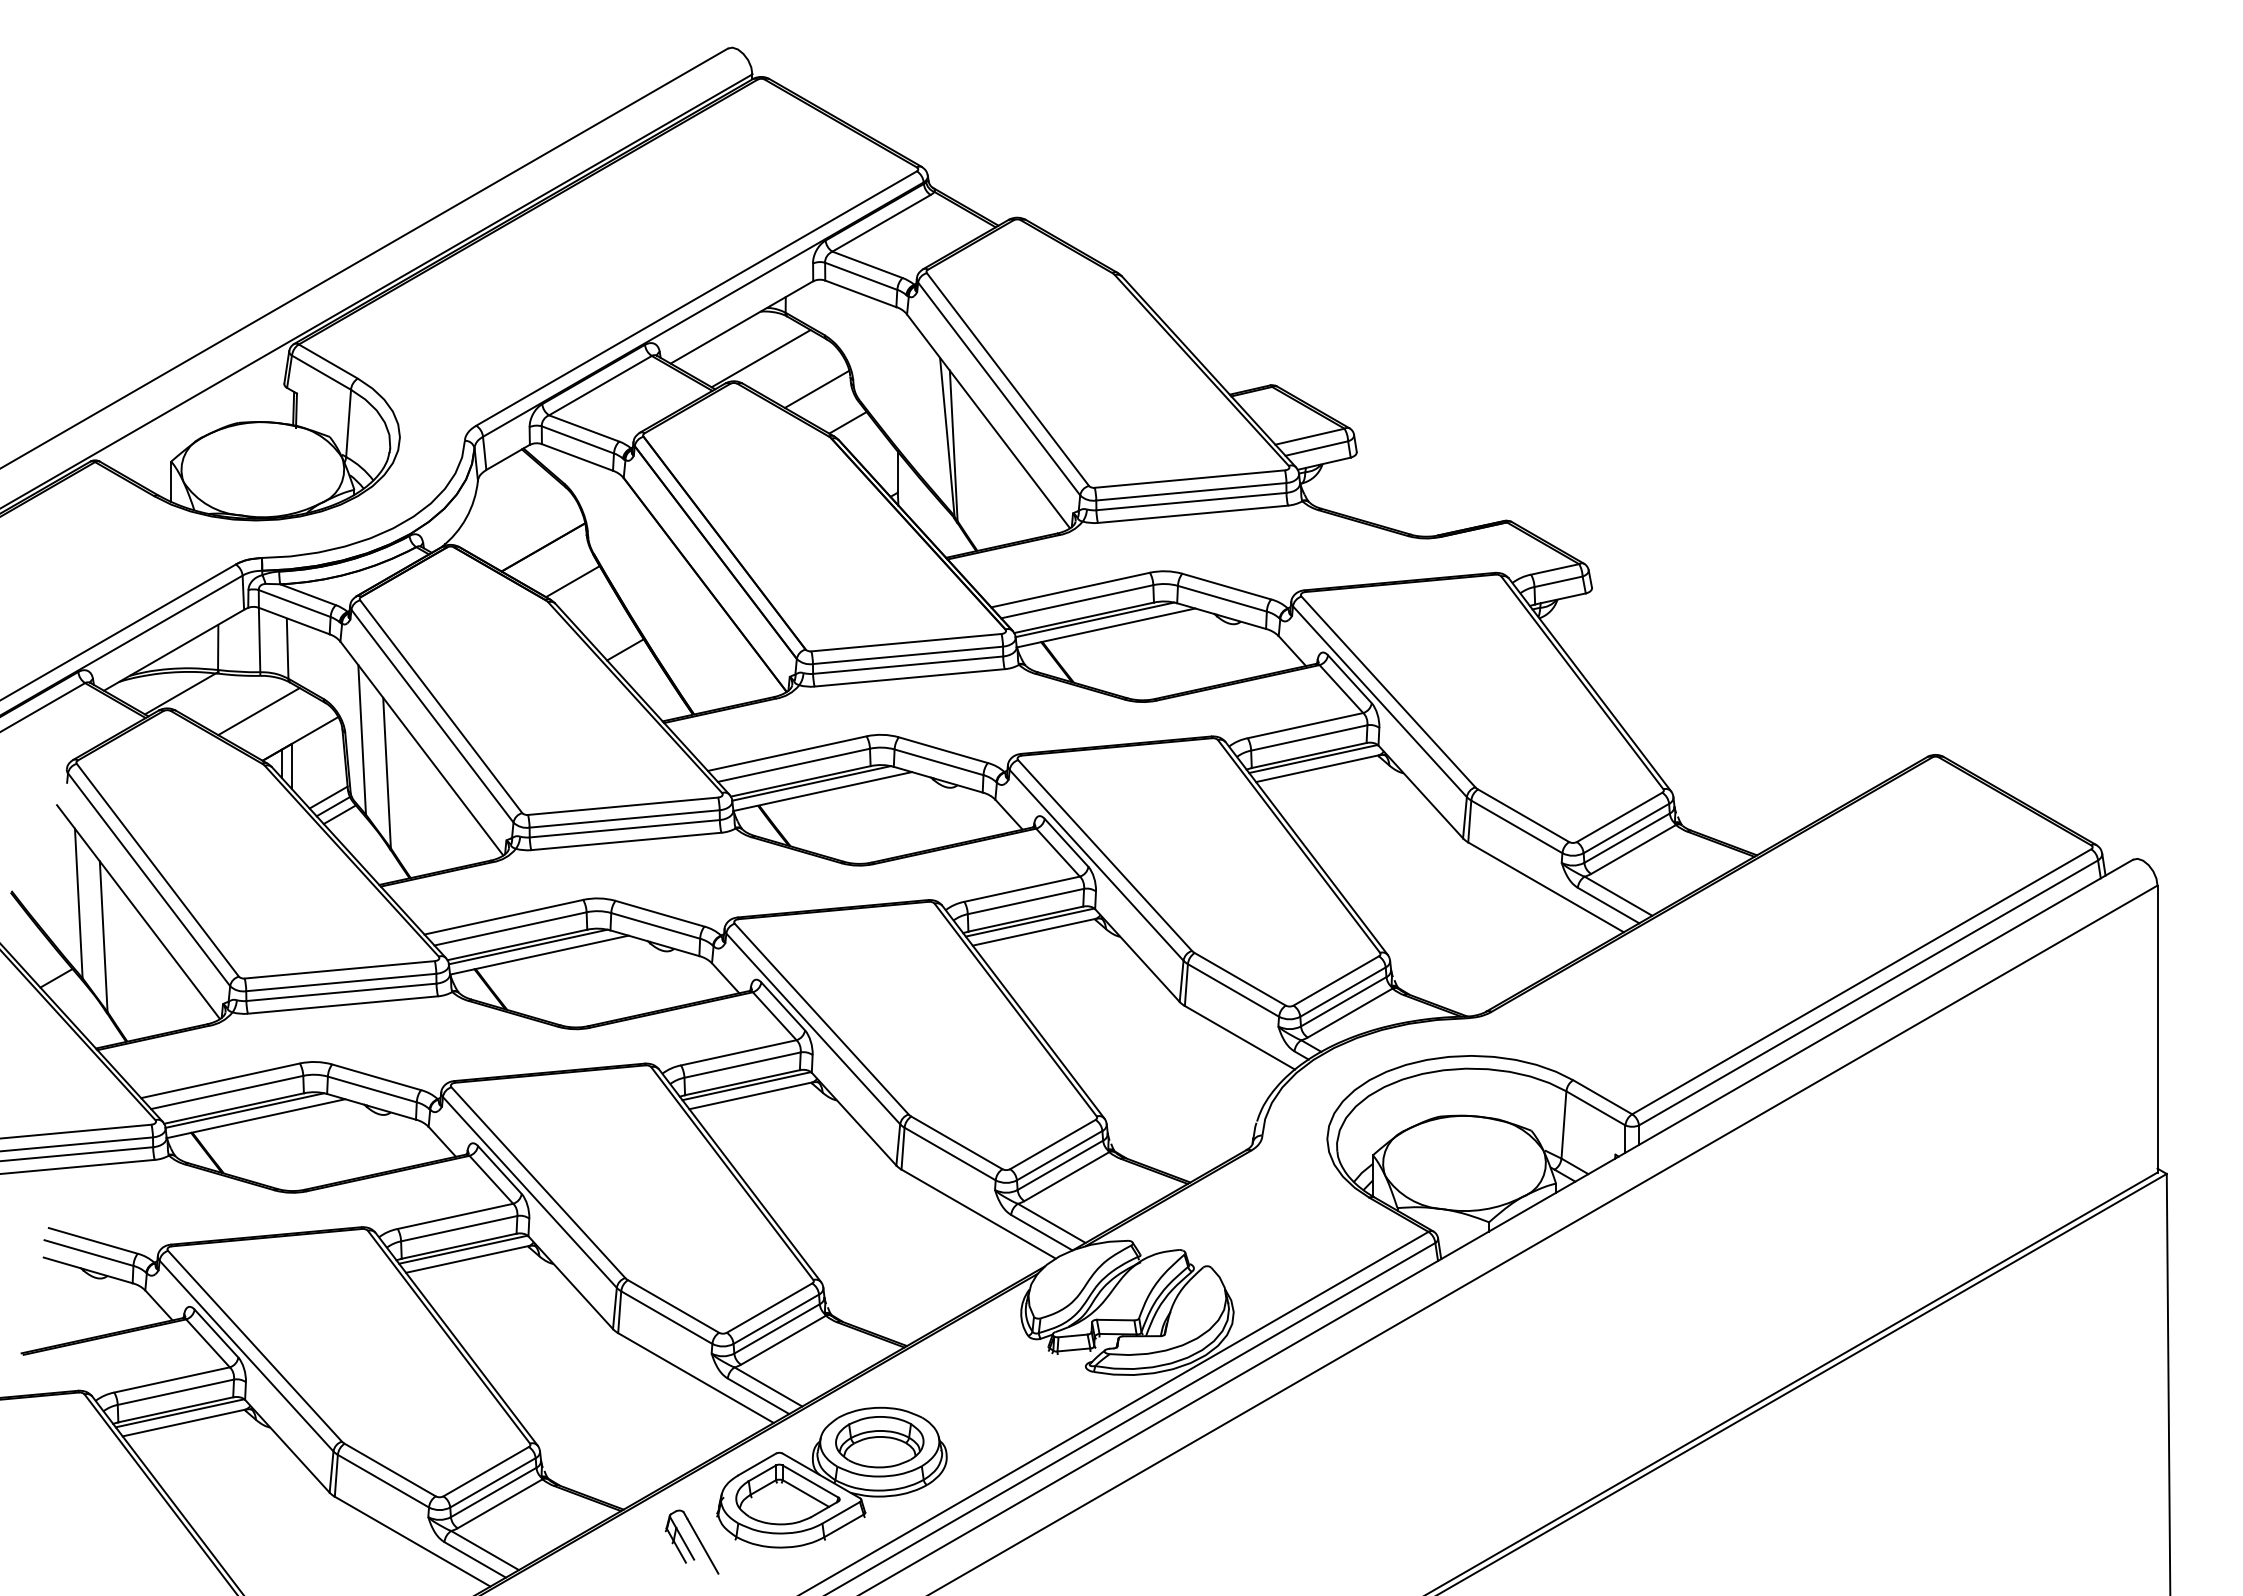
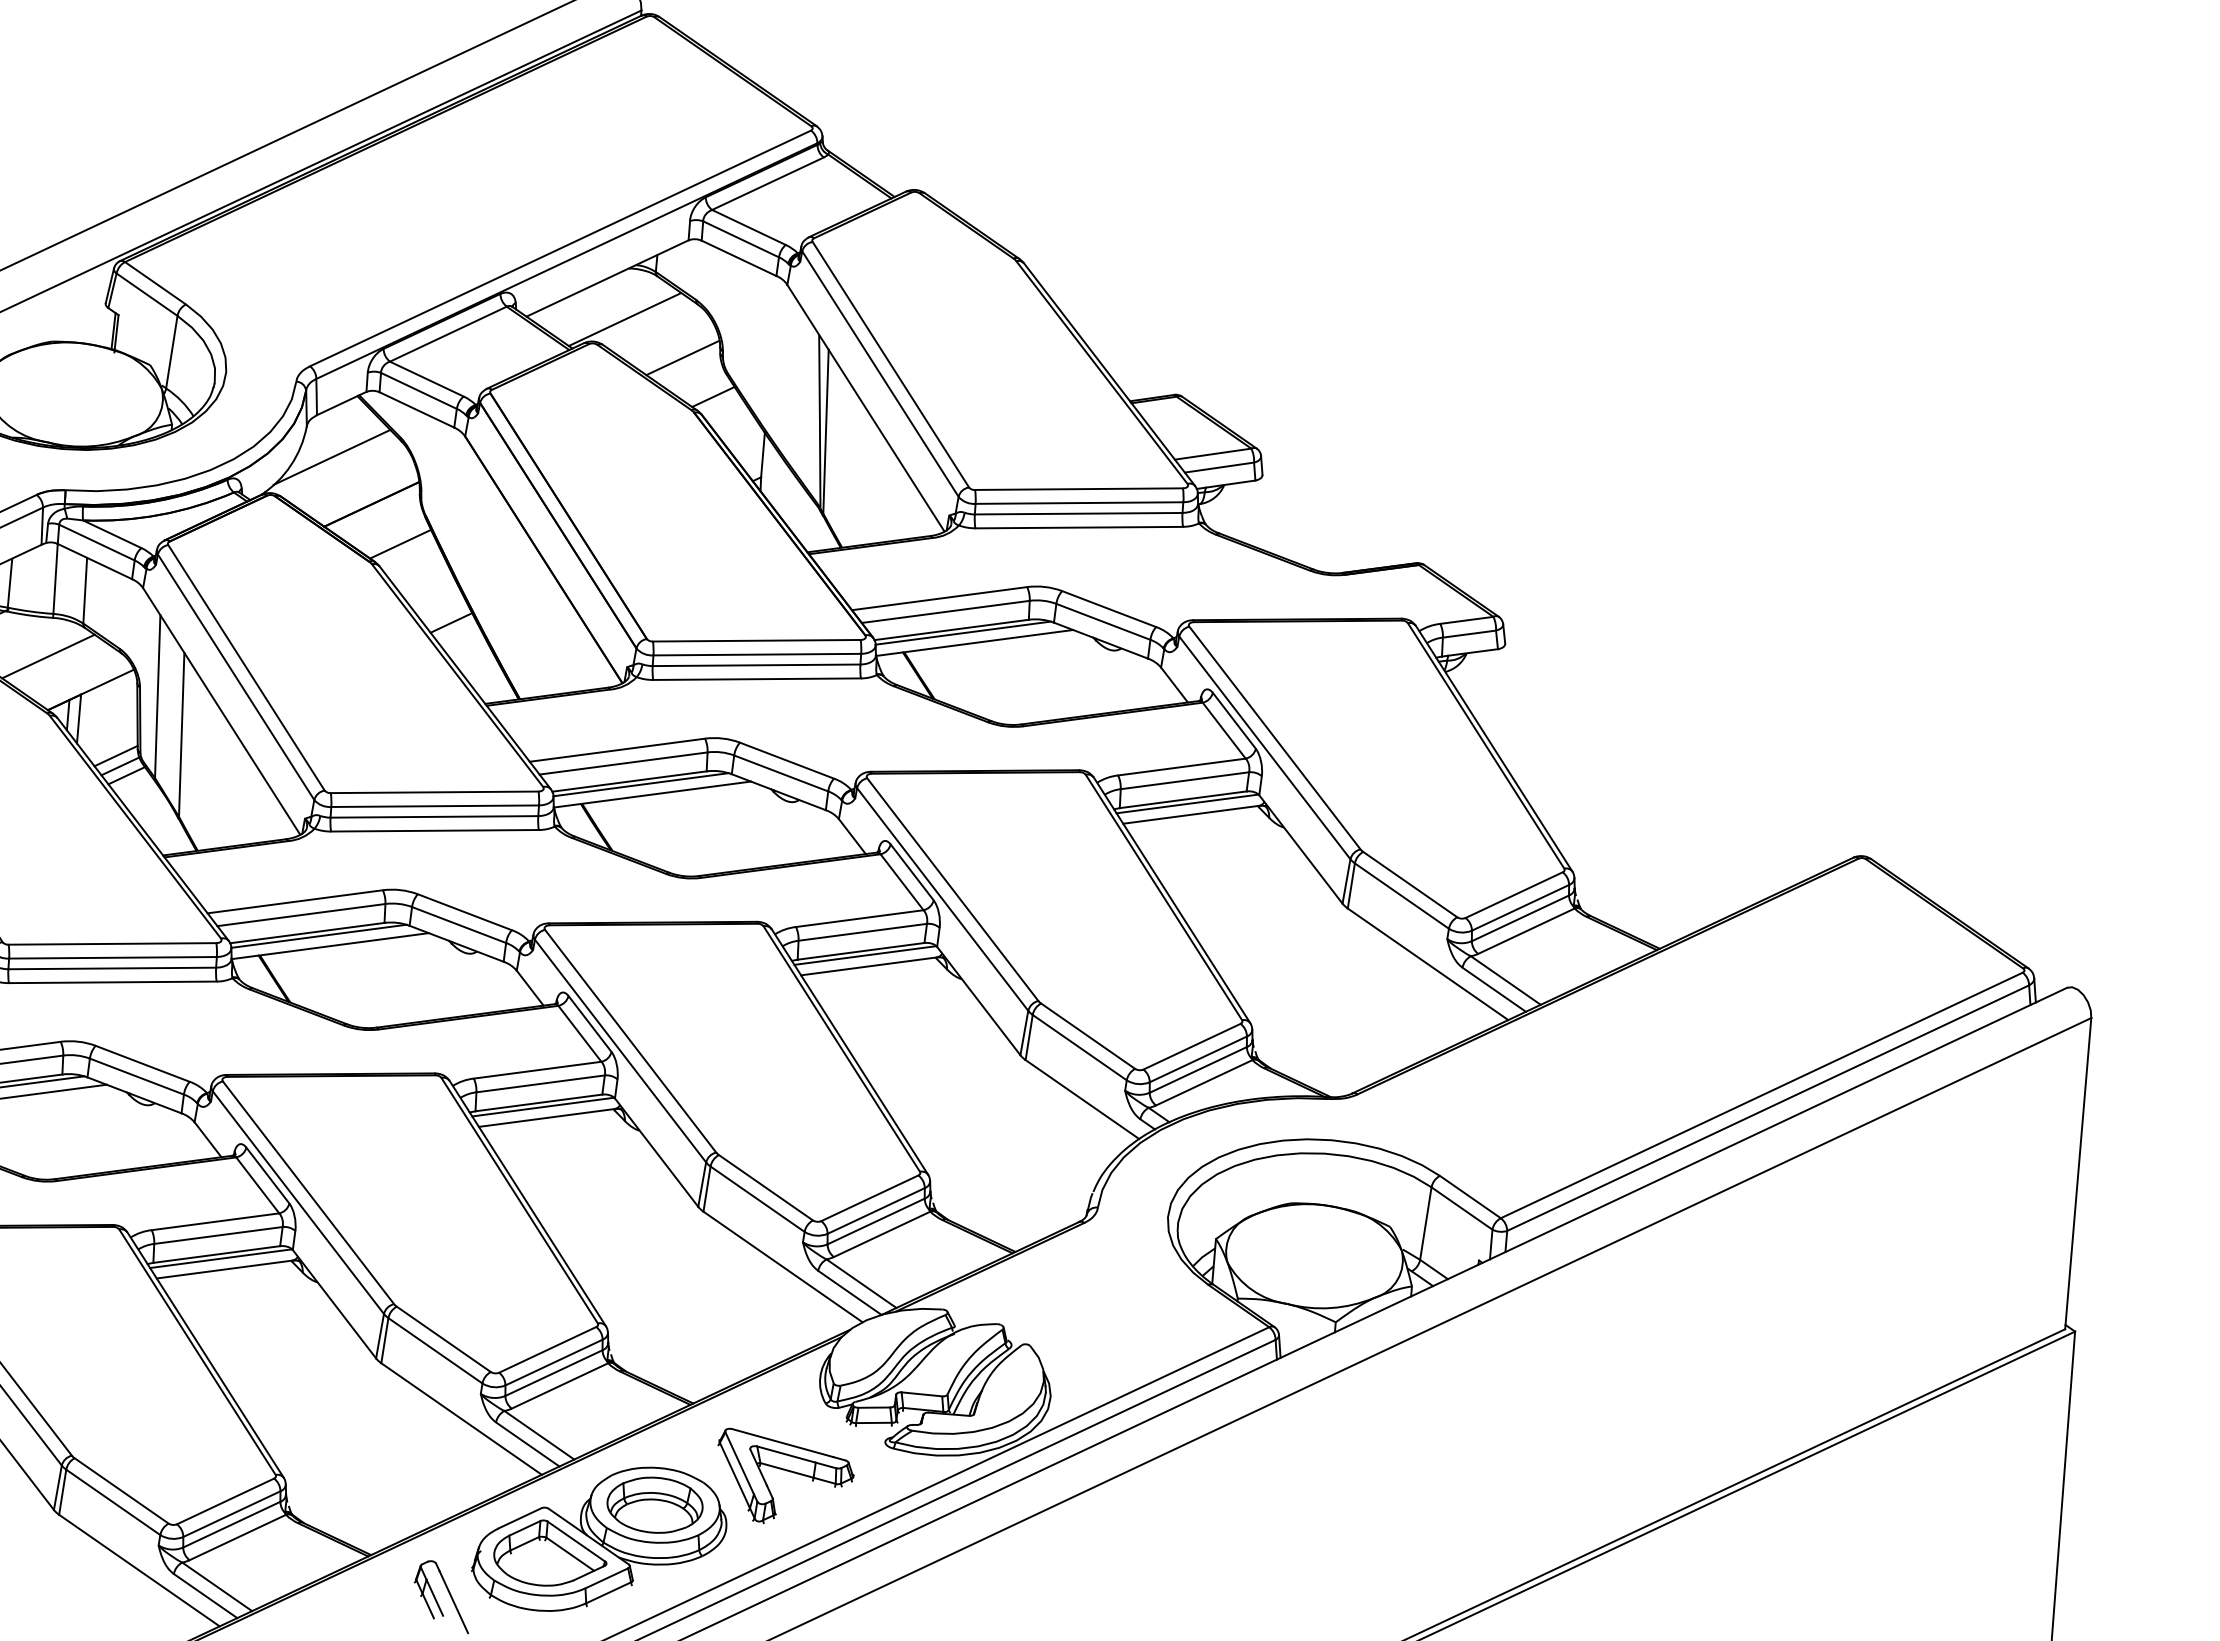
line: (503, 507) -> (332, 457), added
part: (998, 1401) -> (787, 1471), added

